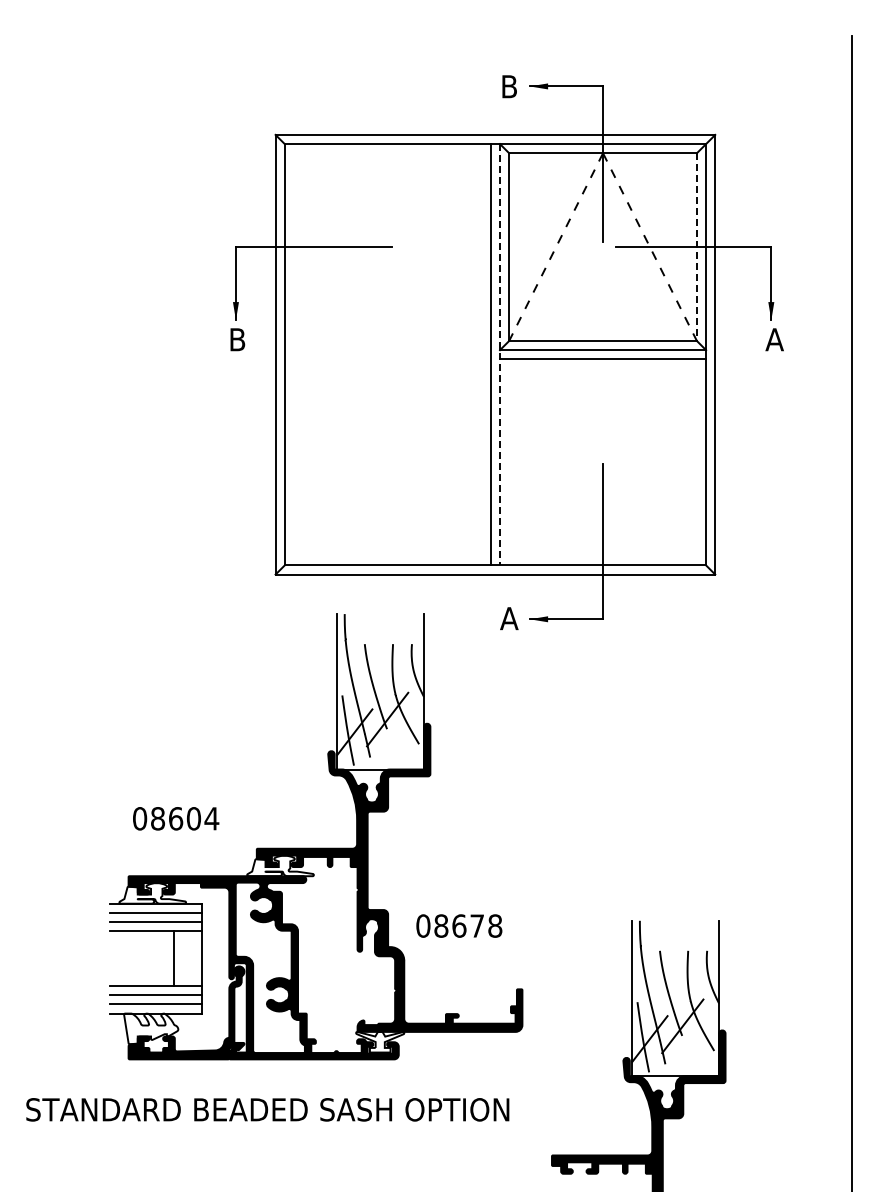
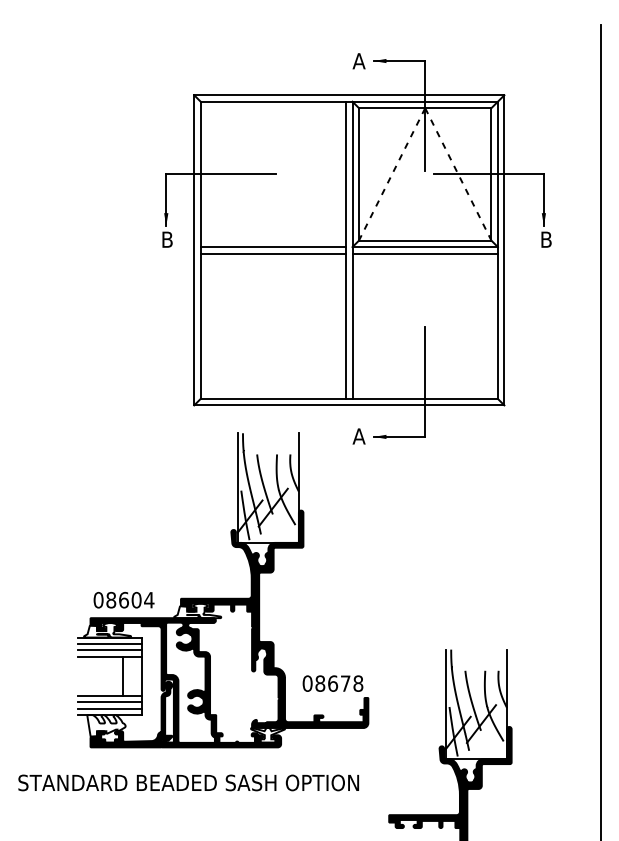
text: (509, 86) -> (359, 61), B -> A
line: (696, 247) -> (491, 174), dashed -> solid
text: (774, 339) -> (546, 239), A -> B
line: (387, 350) -> (273, 247), added
line: (500, 354) -> (352, 250), dashed -> solid
line: (387, 359) -> (273, 253), added
text: (176, 818) -> (124, 600), moved
text: (459, 925) -> (333, 683), moved

